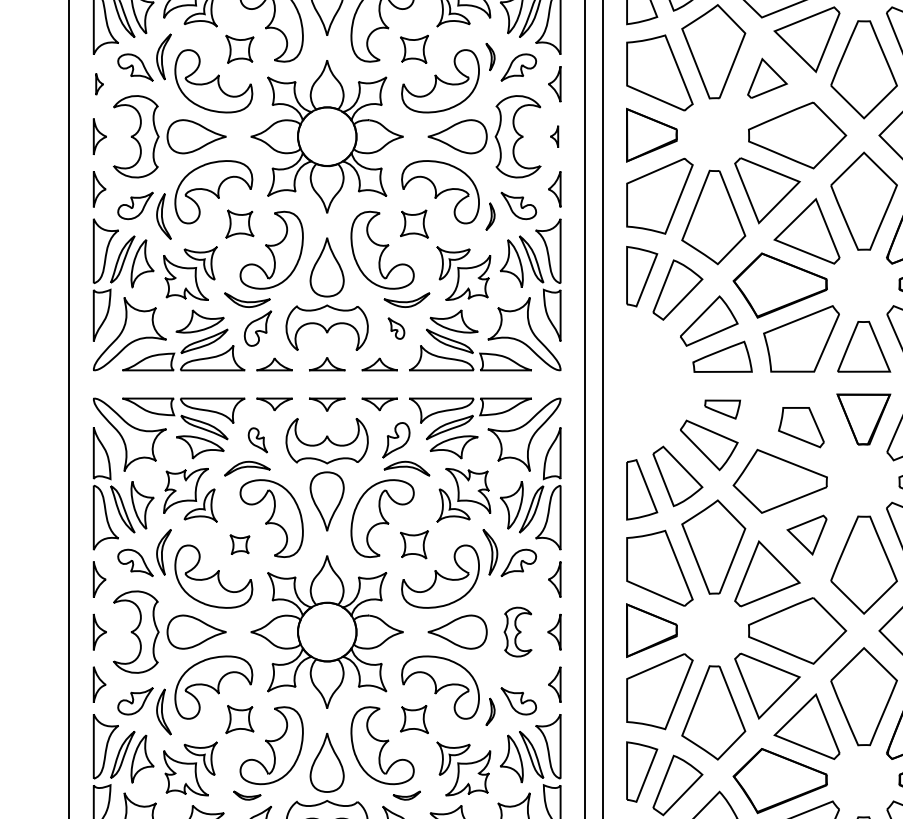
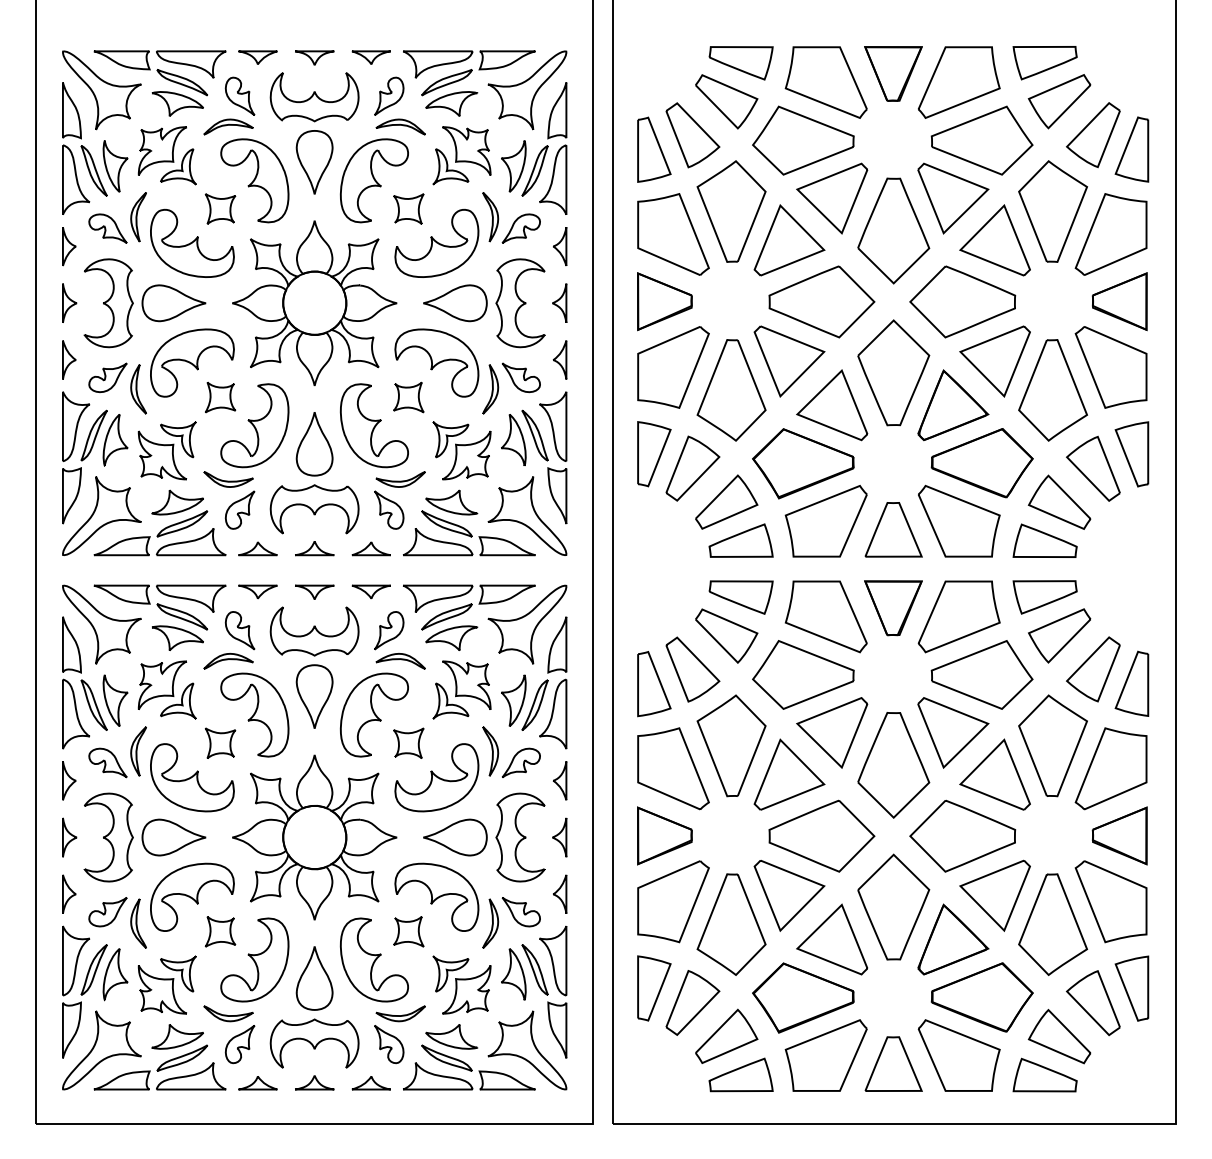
part: (490, 57) -> (490, 217), size x1.67
part: (767, 78) -> (789, 240), size x1.67
part: (99, 84) -> (69, 246), size x1.67
part: (554, 136) -> (559, 302), size x1.67
part: (490, 216) -> (490, 389), size x1.67
part: (396, 327) -> (389, 509), size x1.67
part: (722, 409) -> (740, 597), size x1.67
part: (800, 427) -> (825, 616), size x1.67
part: (257, 440) -> (239, 630), size x1.43
part: (807, 534) -> (832, 732), size x1.67
part: (239, 544) -> (220, 742), size x1.43
part: (518, 632) -> (520, 837), size x1.67
part: (490, 711) -> (490, 923), size x1.67
part: (247, 795) -> (228, 1013), size x1.67
part: (406, 795) -> (400, 1013), size x1.67

